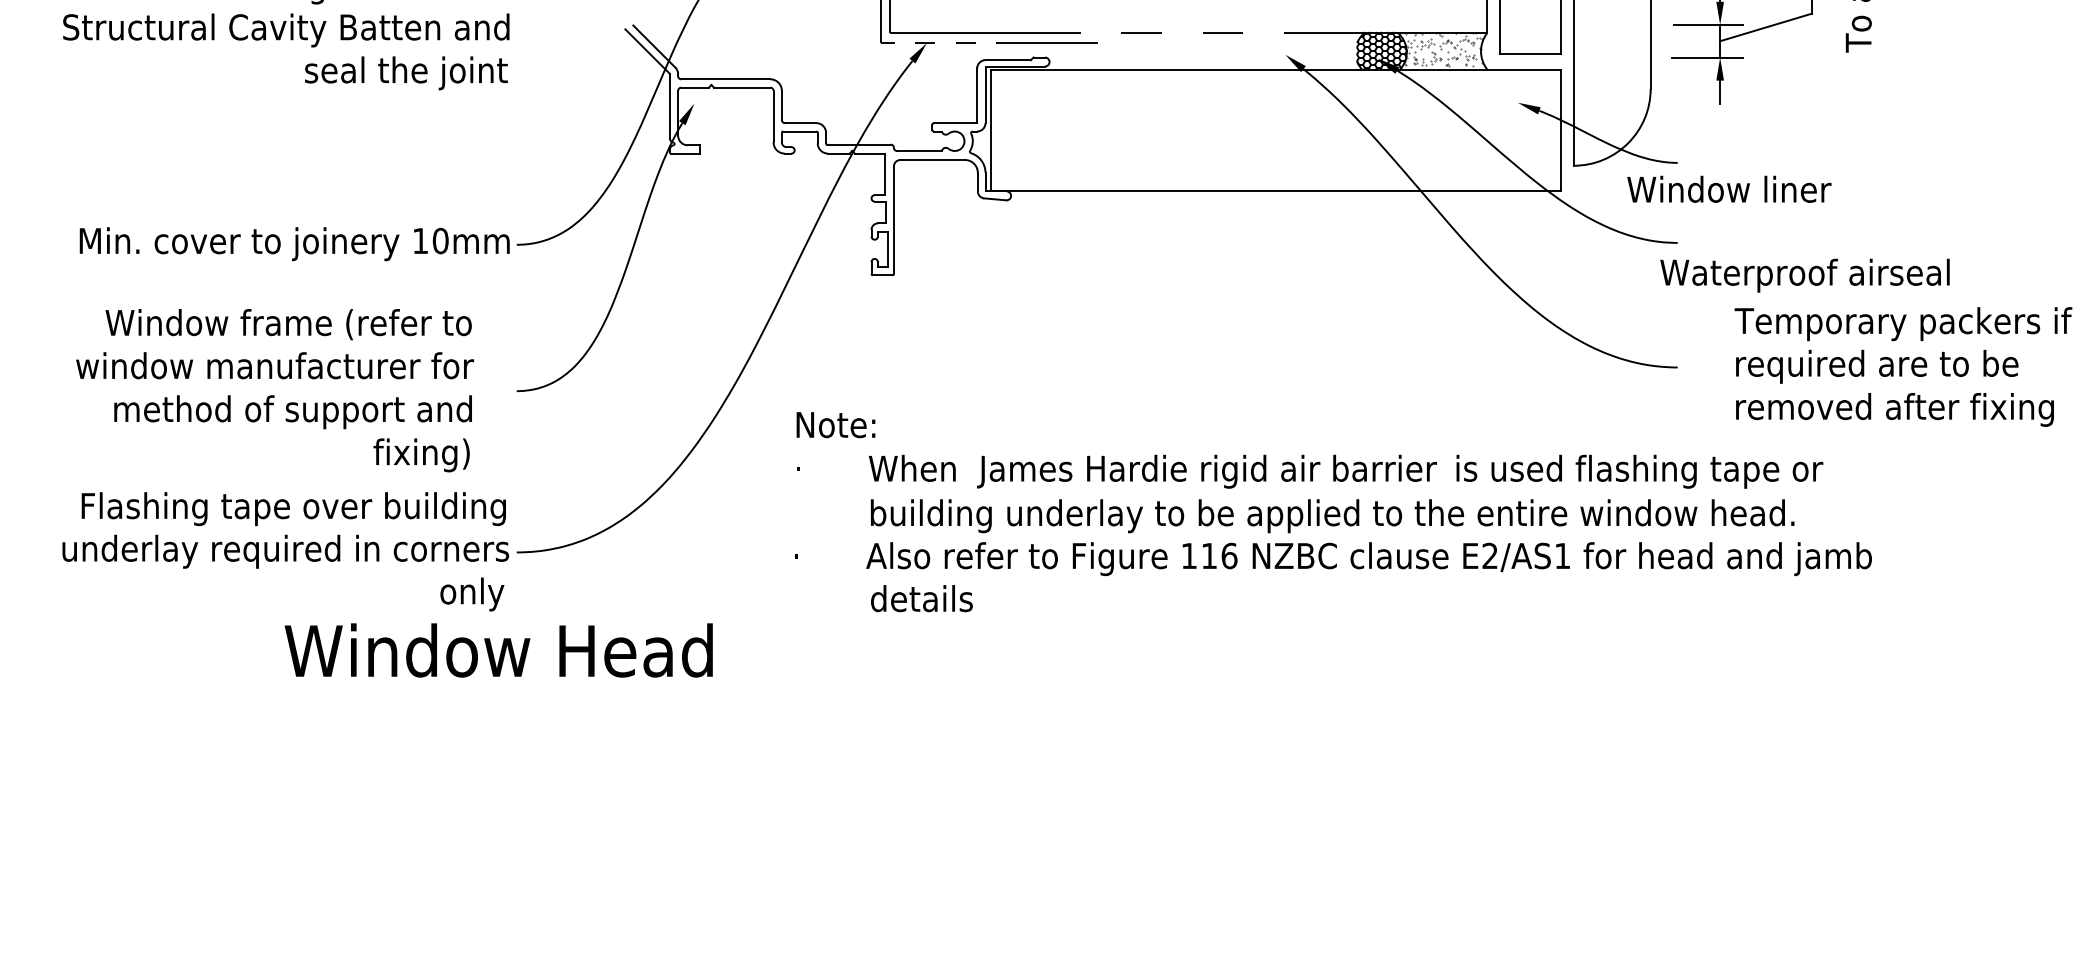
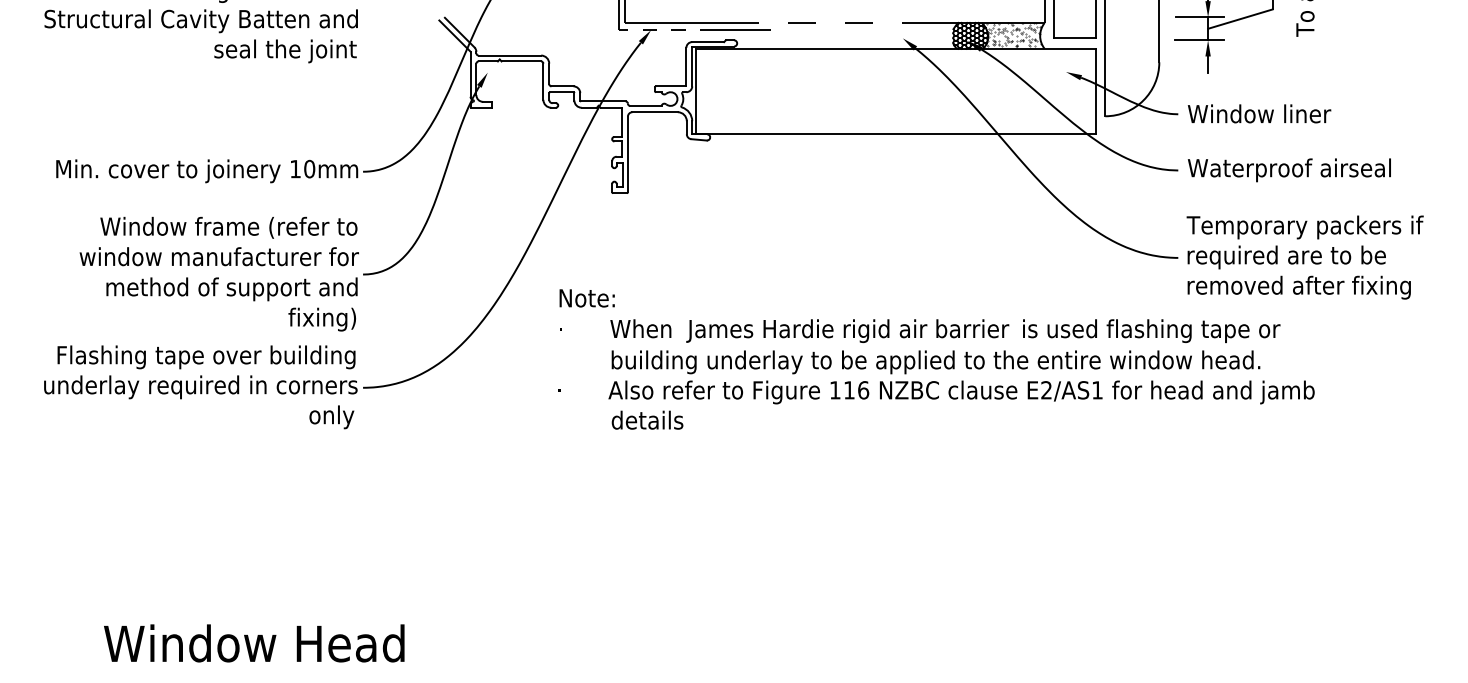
text: (1729, 188) -> (1259, 113), moved
text: (1804, 275) -> (1289, 170), moved
text: (1903, 366) -> (1305, 257), moved
text: (274, 390) -> (218, 274), moved
text: (498, 650) -> (254, 643), moved

